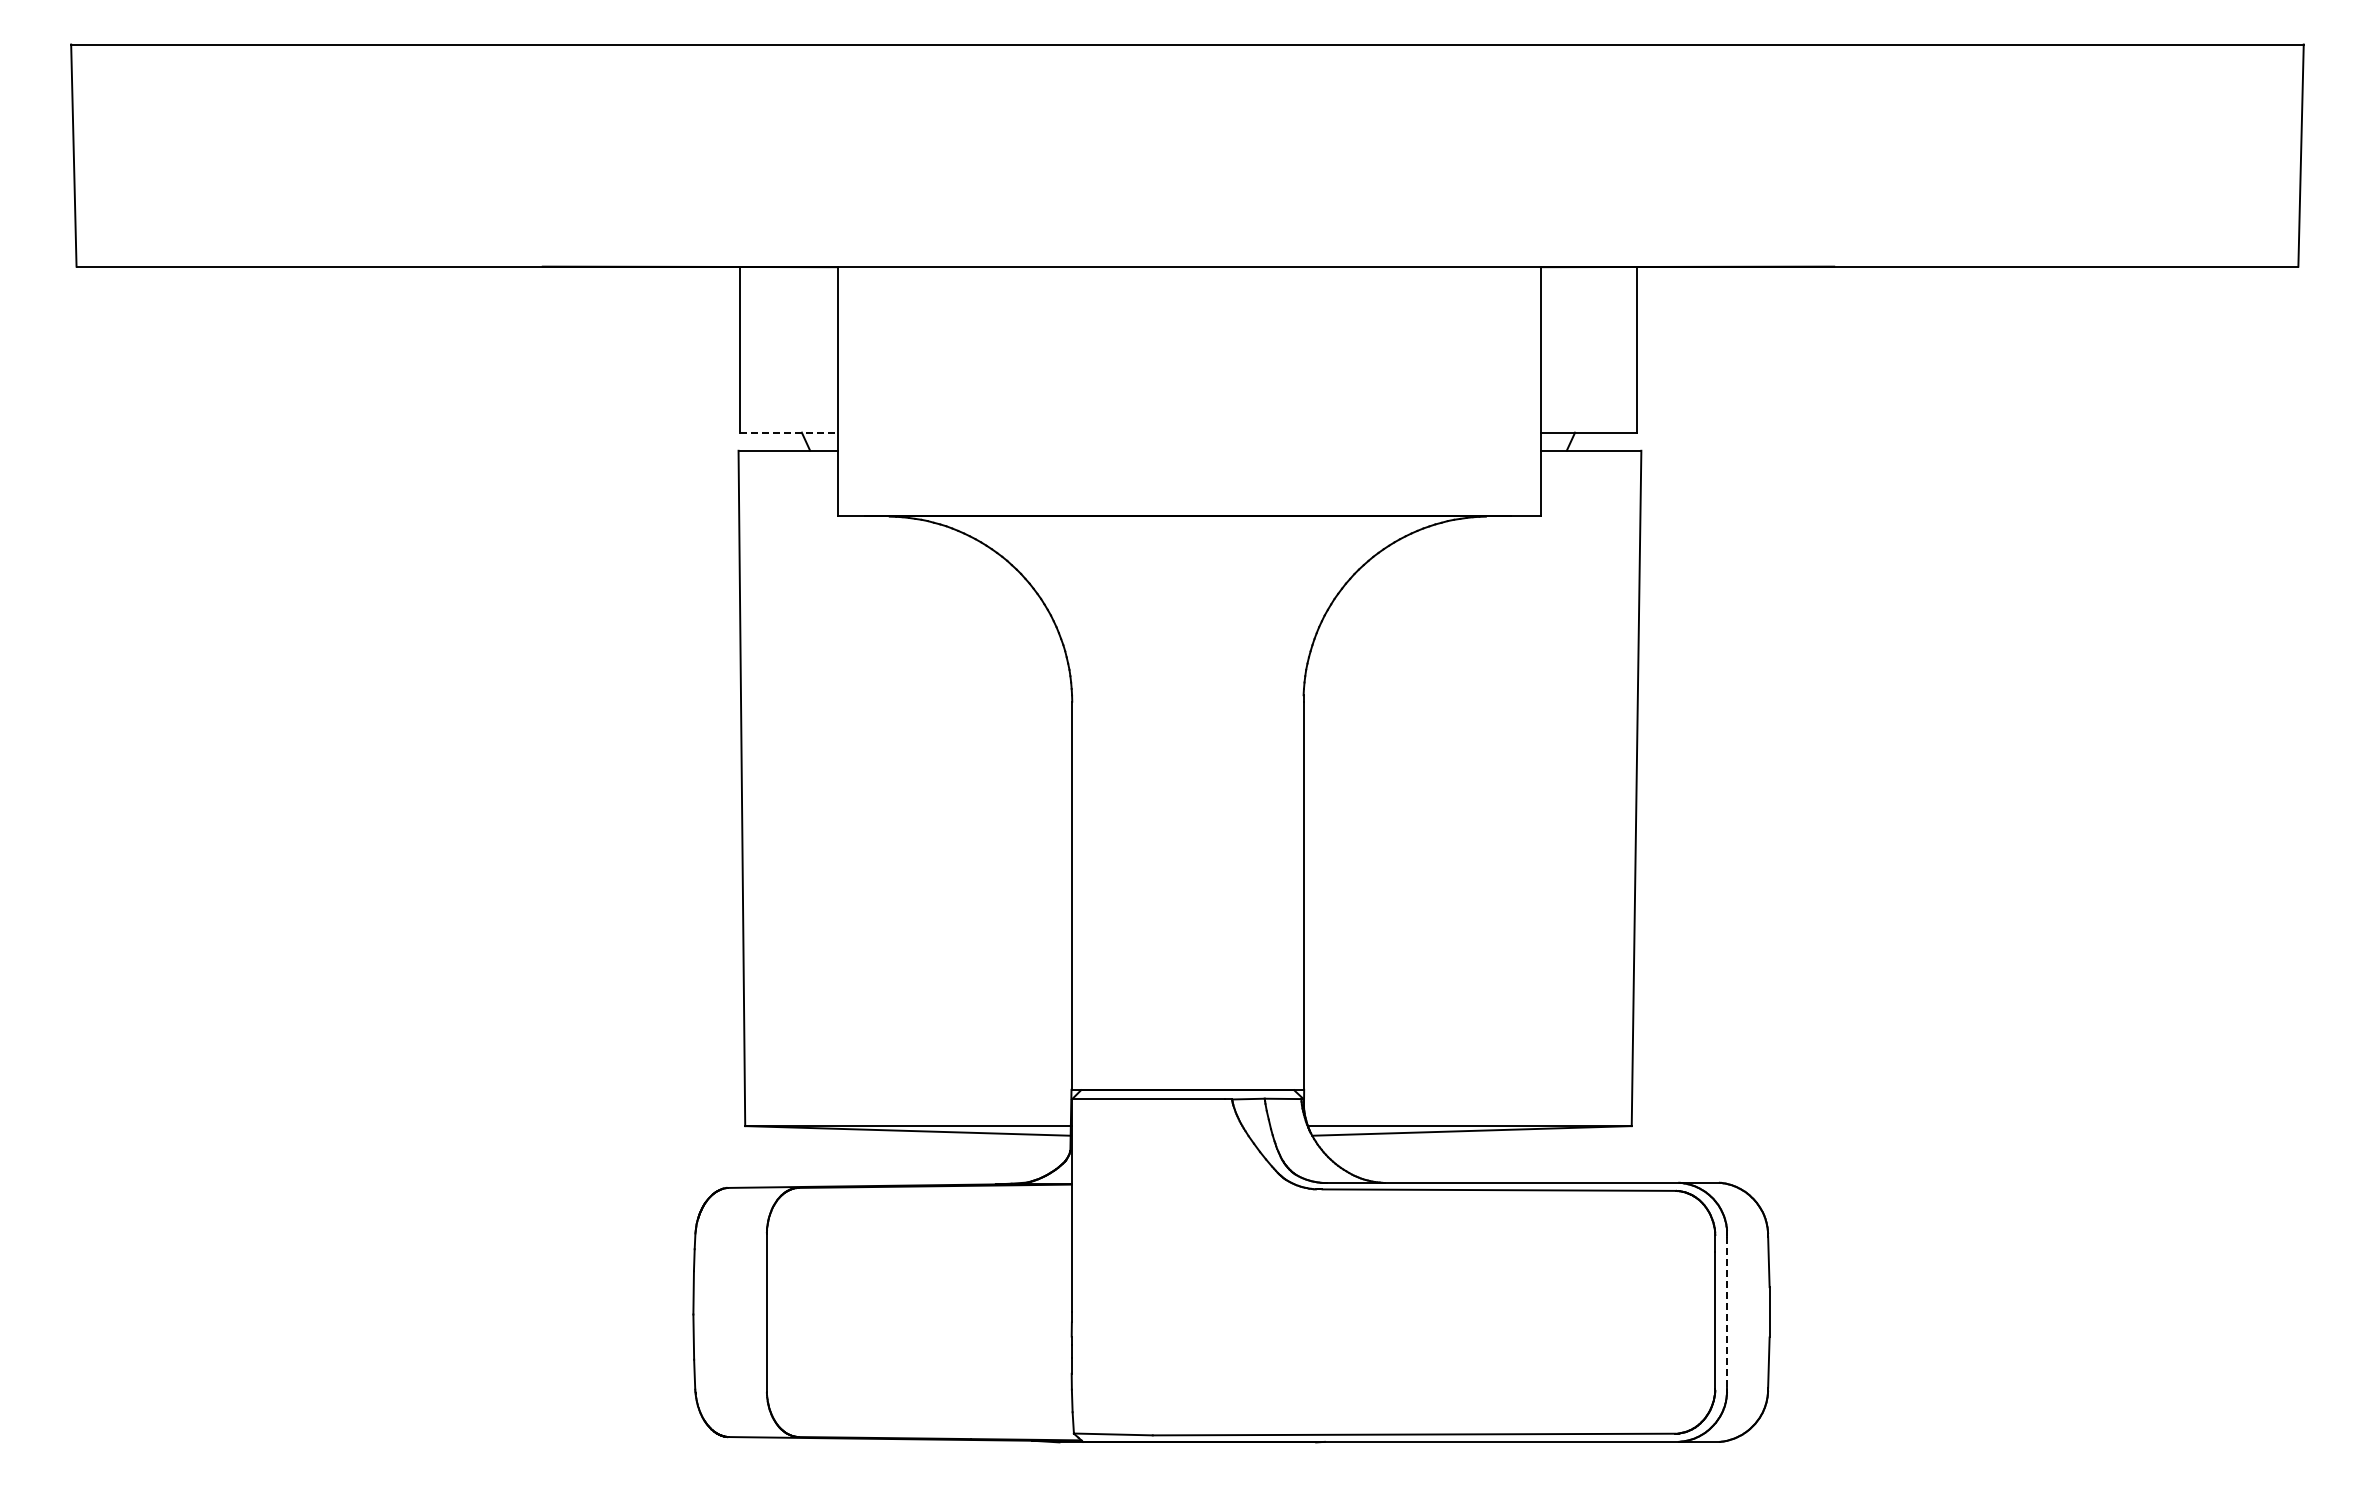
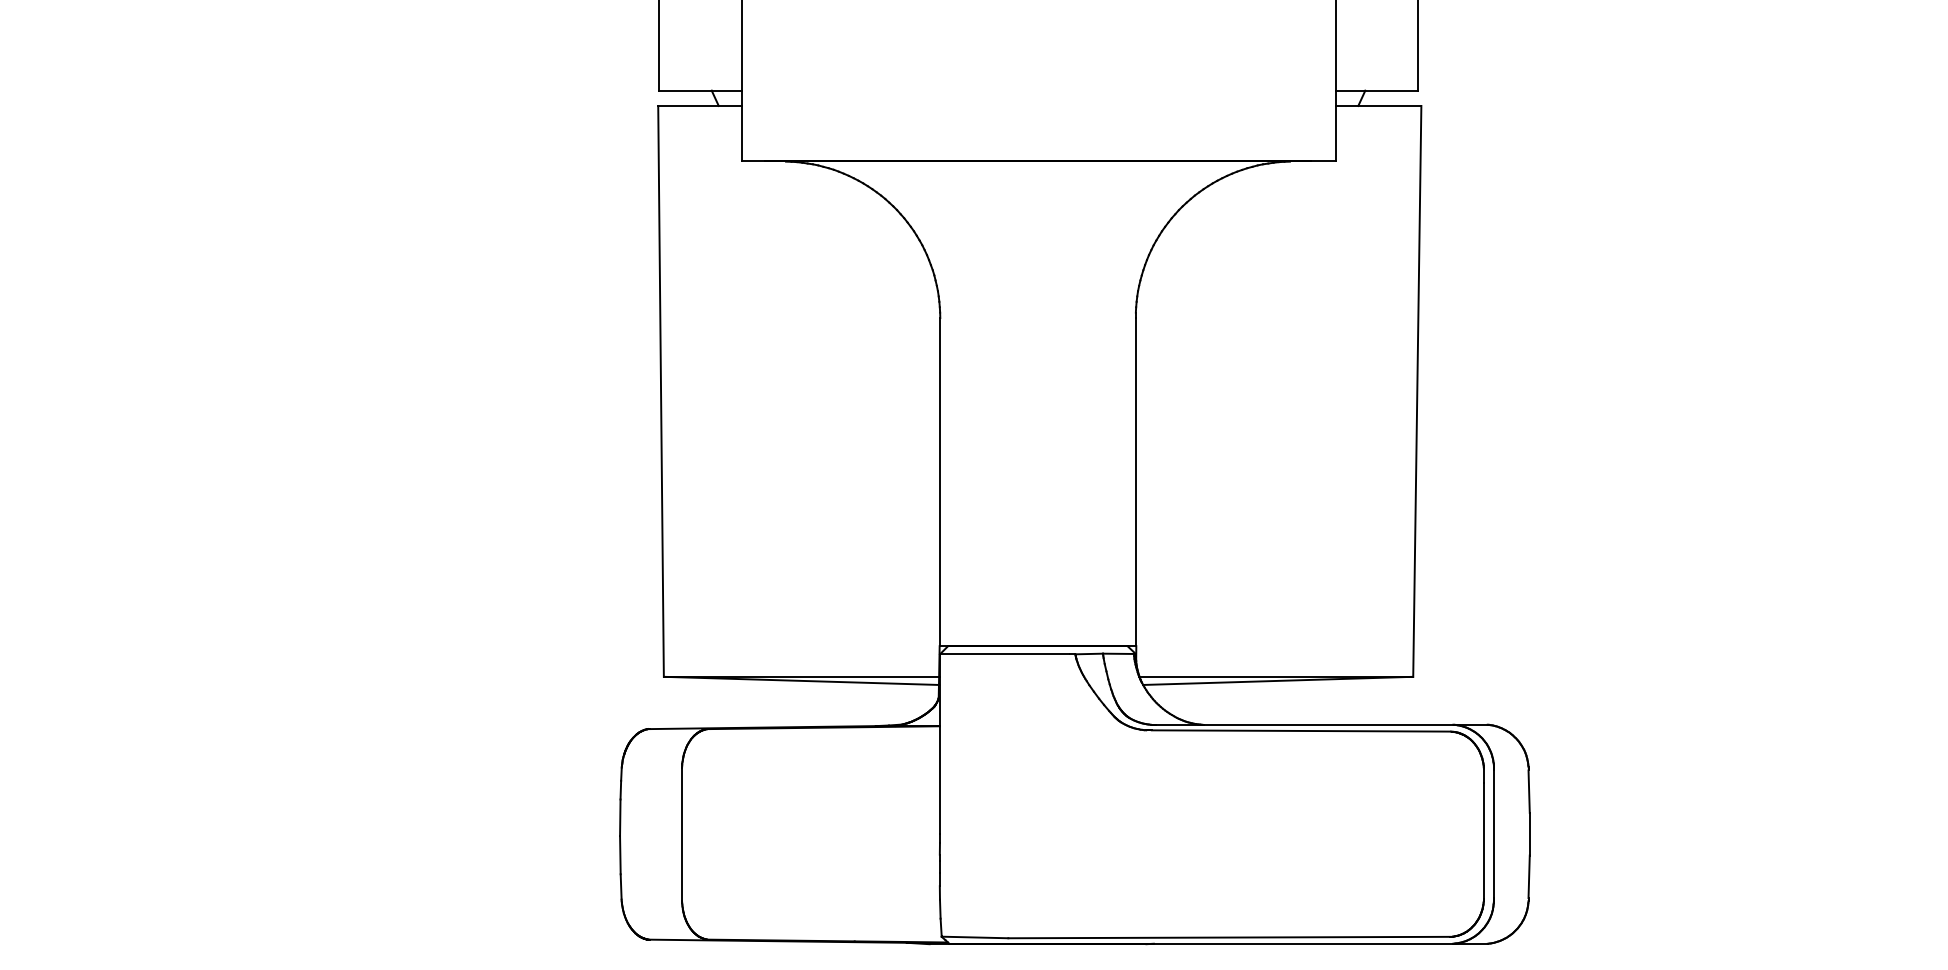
line: (788, 432) -> (700, 90), dashed -> solid
line: (1727, 1312) -> (1494, 834), dashed -> solid

